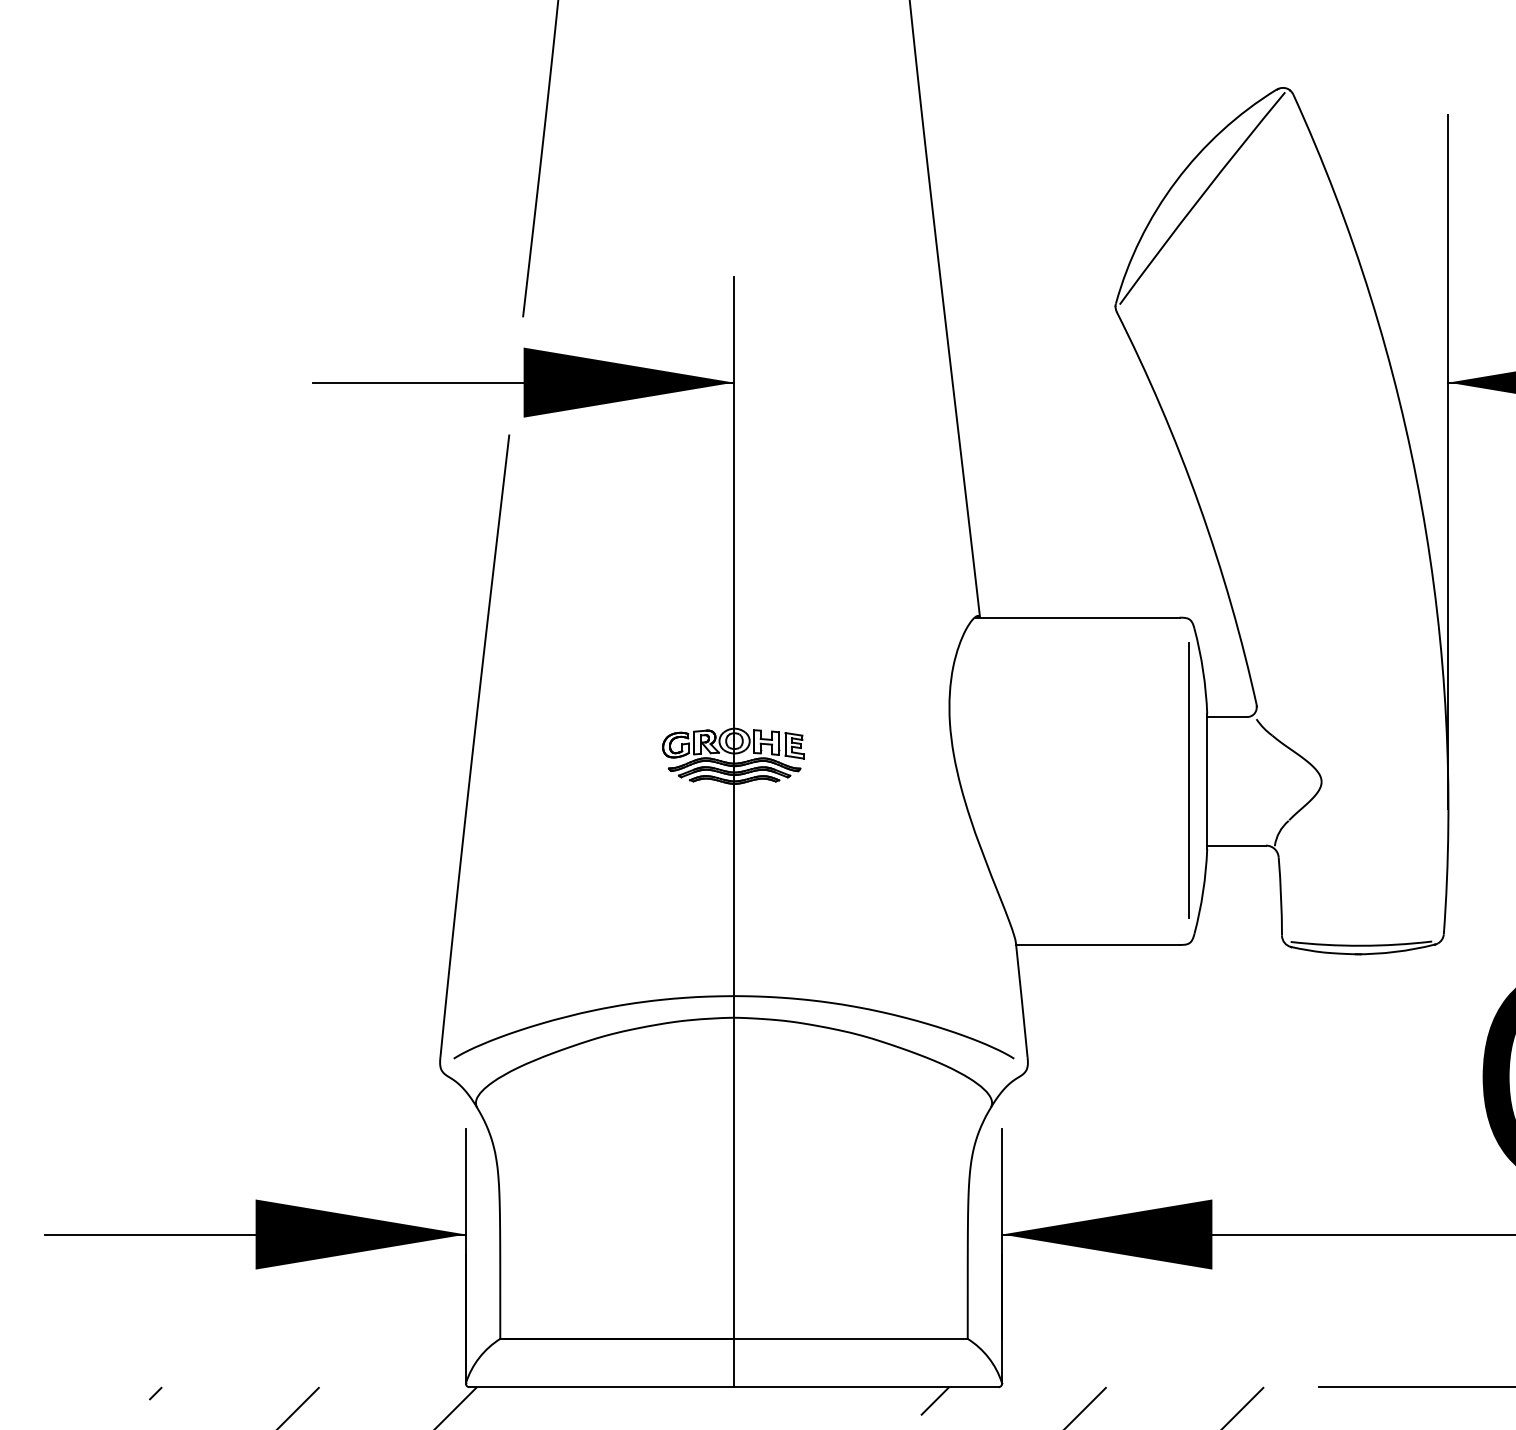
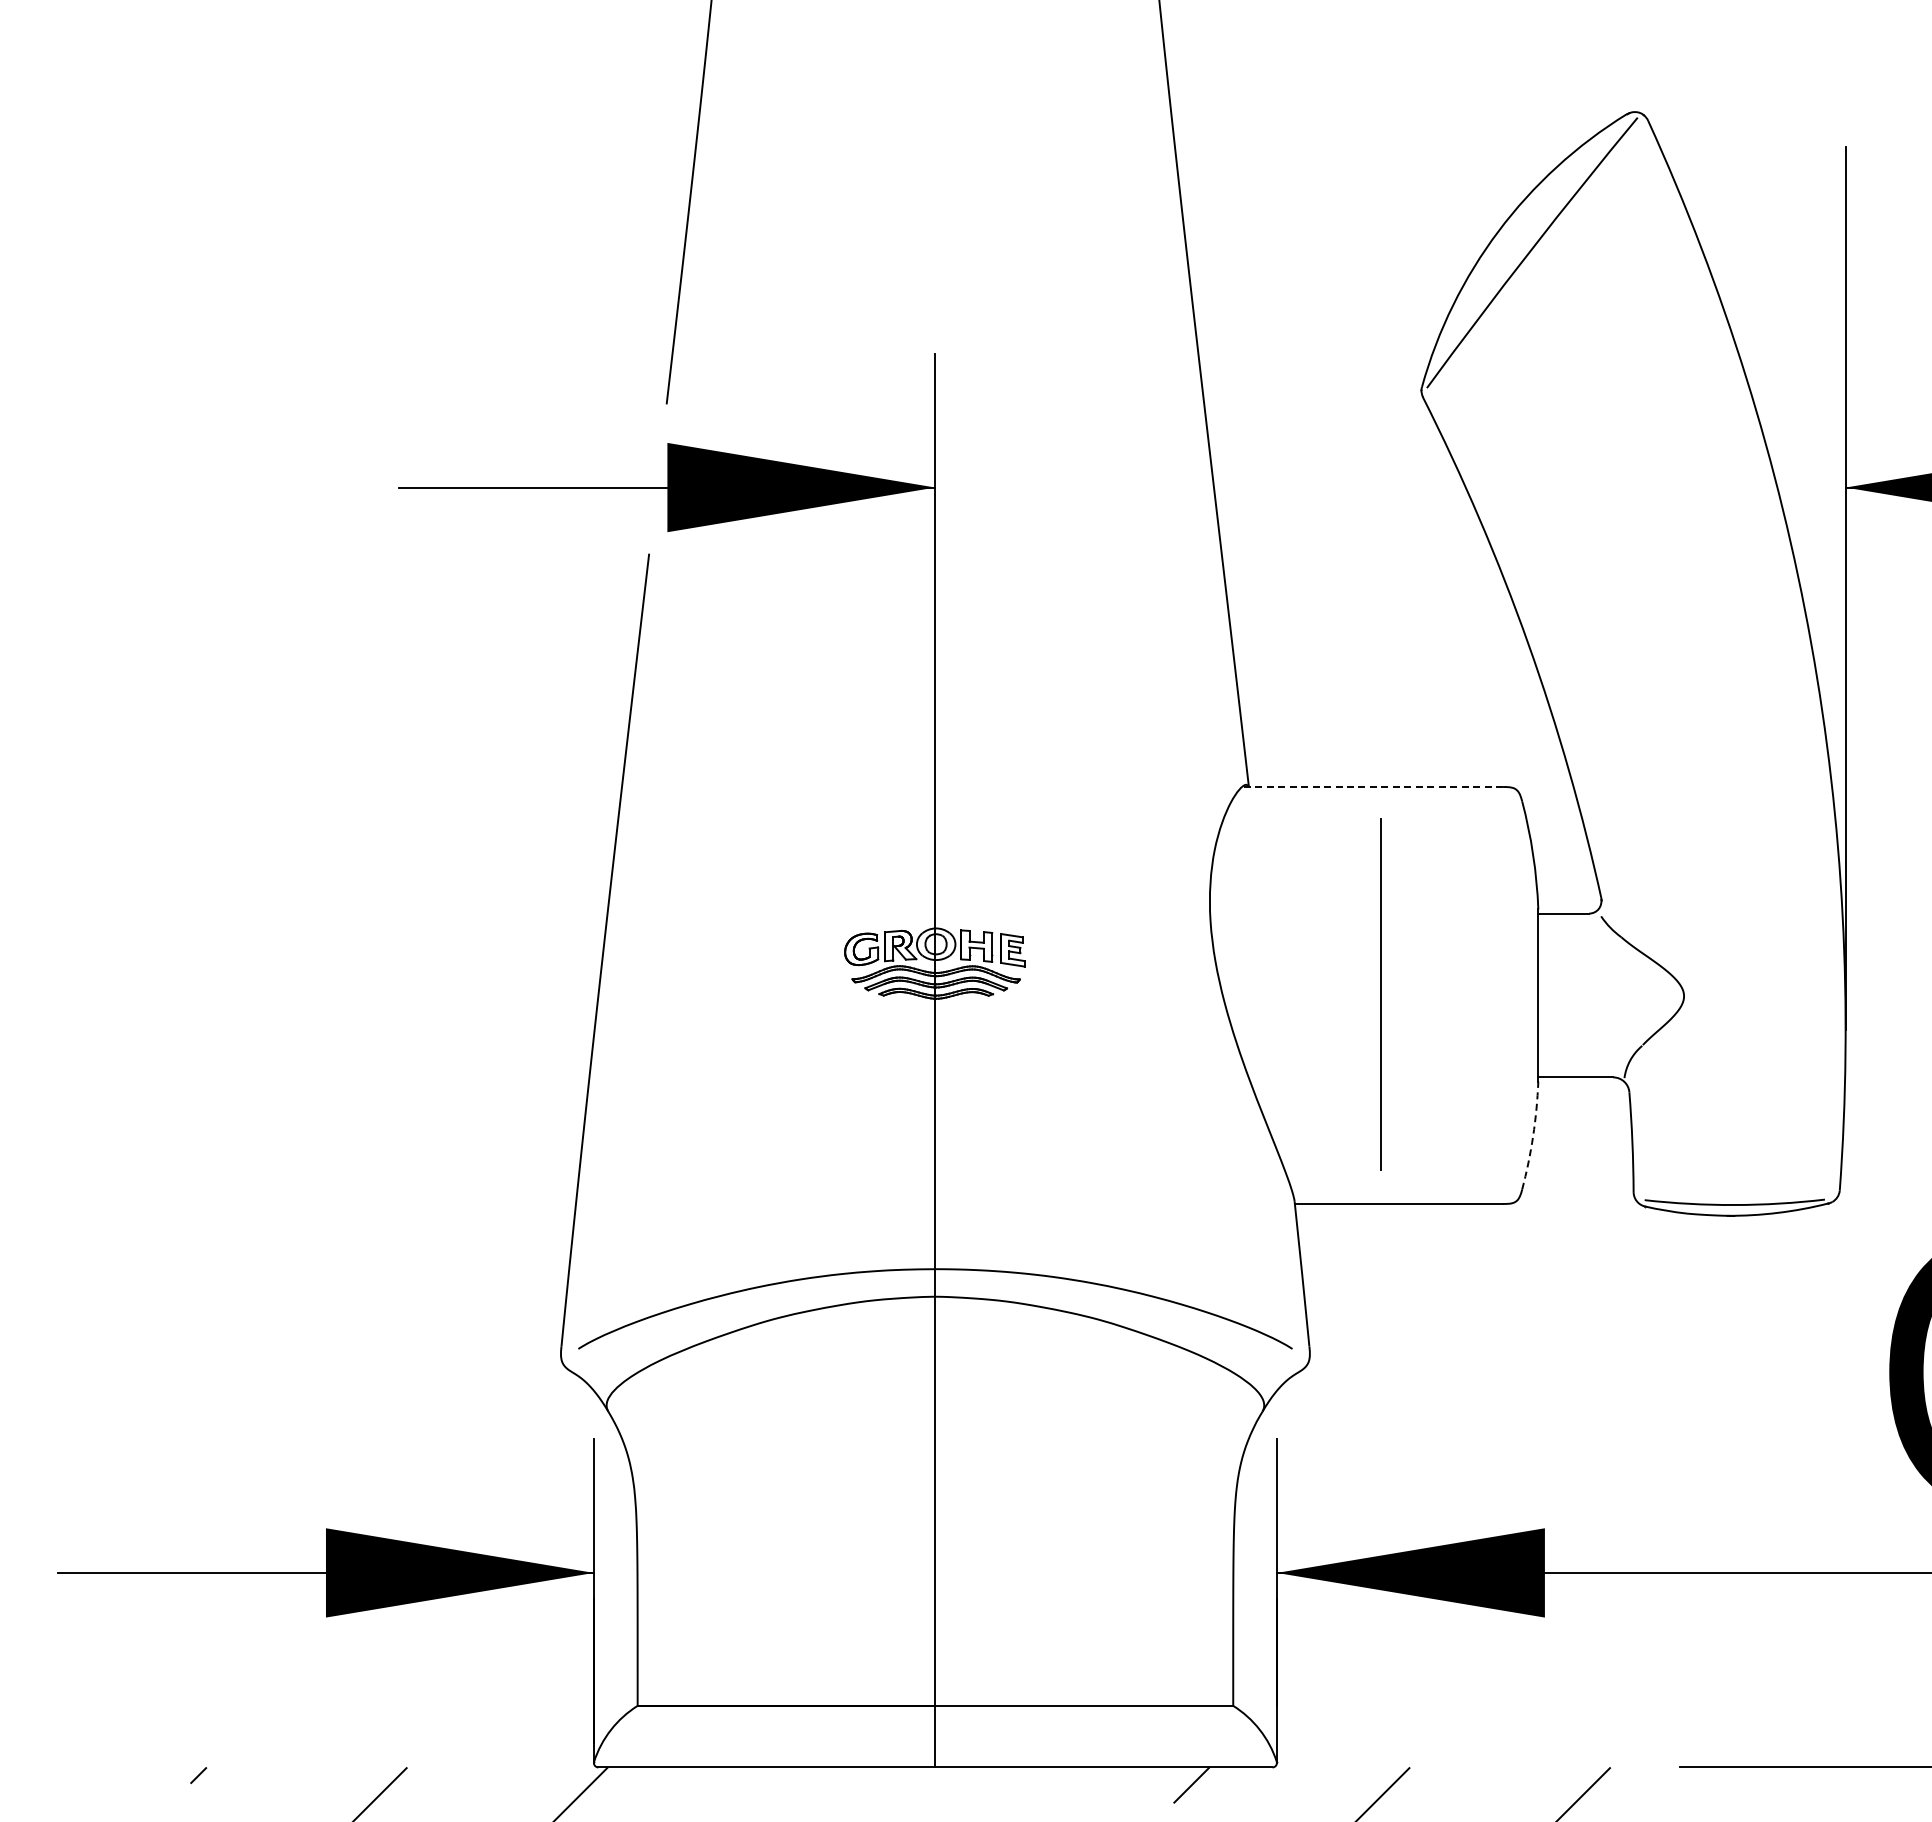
line: (1077, 618) -> (1372, 787), solid -> dashed
line: (1188, 780) -> (1380, 994), moved
arc: (1203, 891) -> (1533, 1136), solid -> dashed

